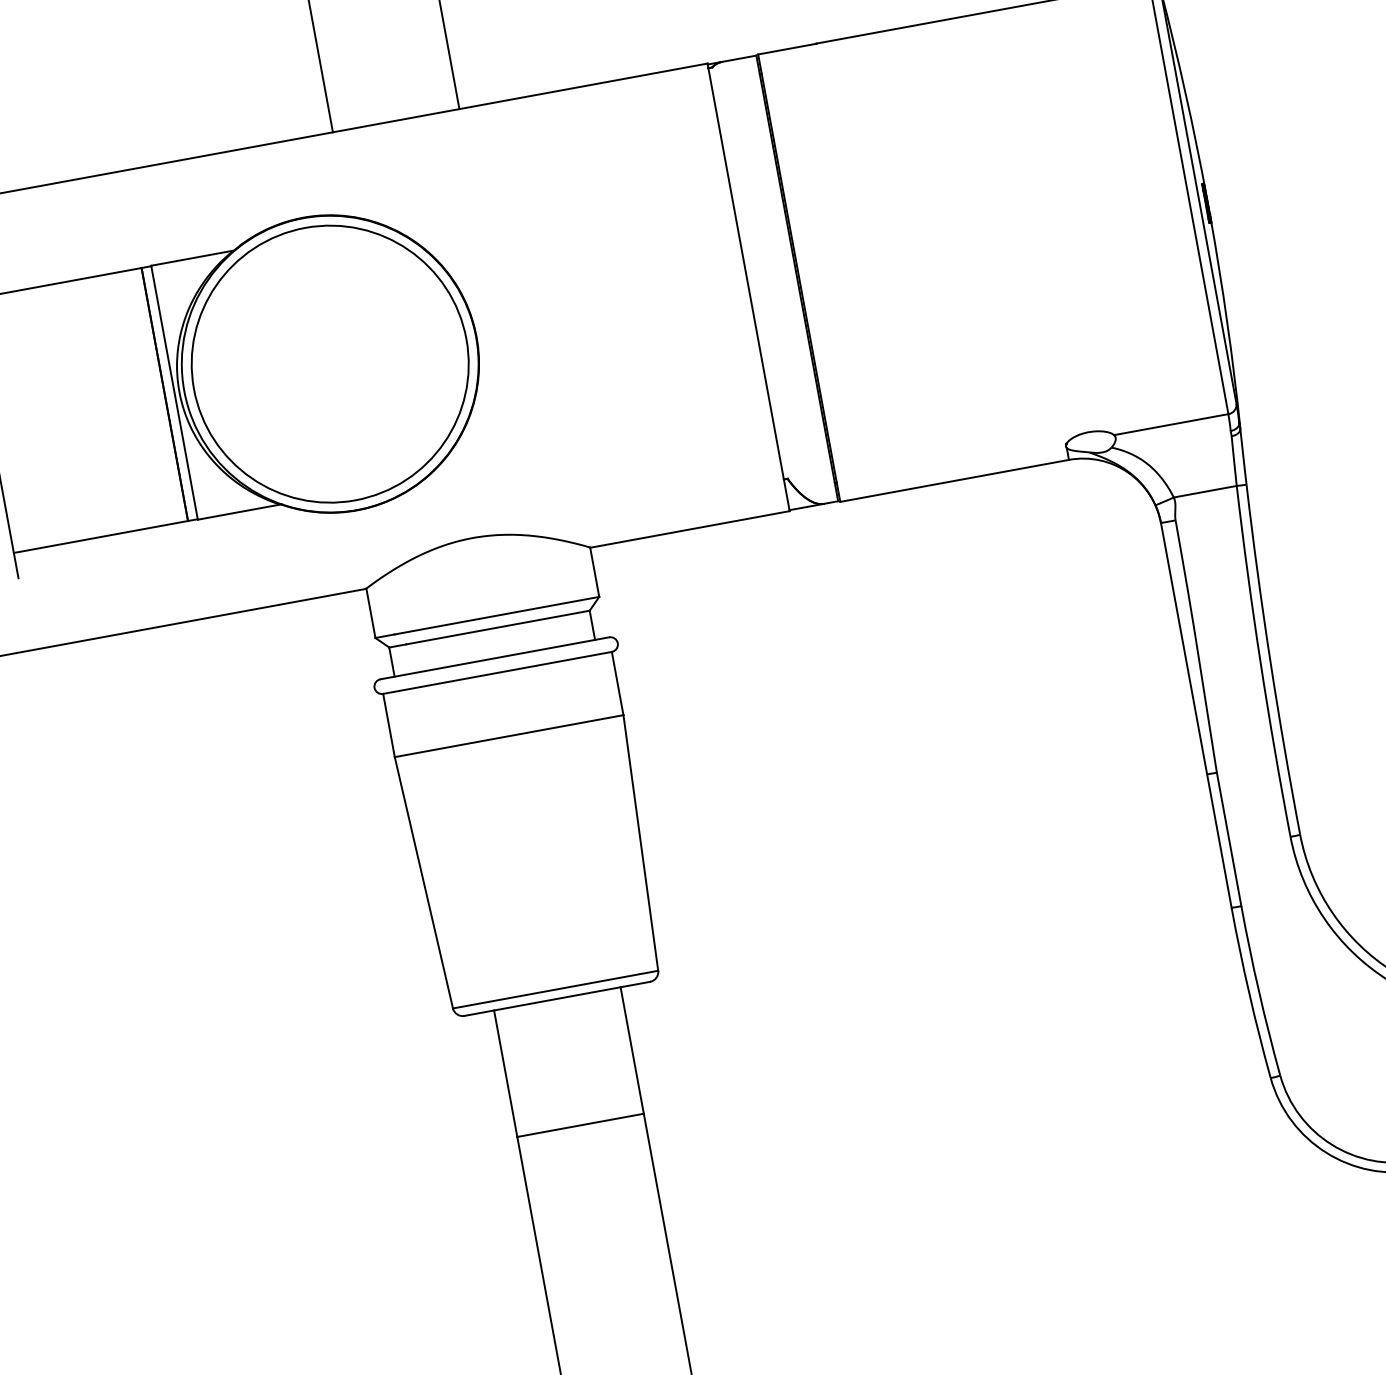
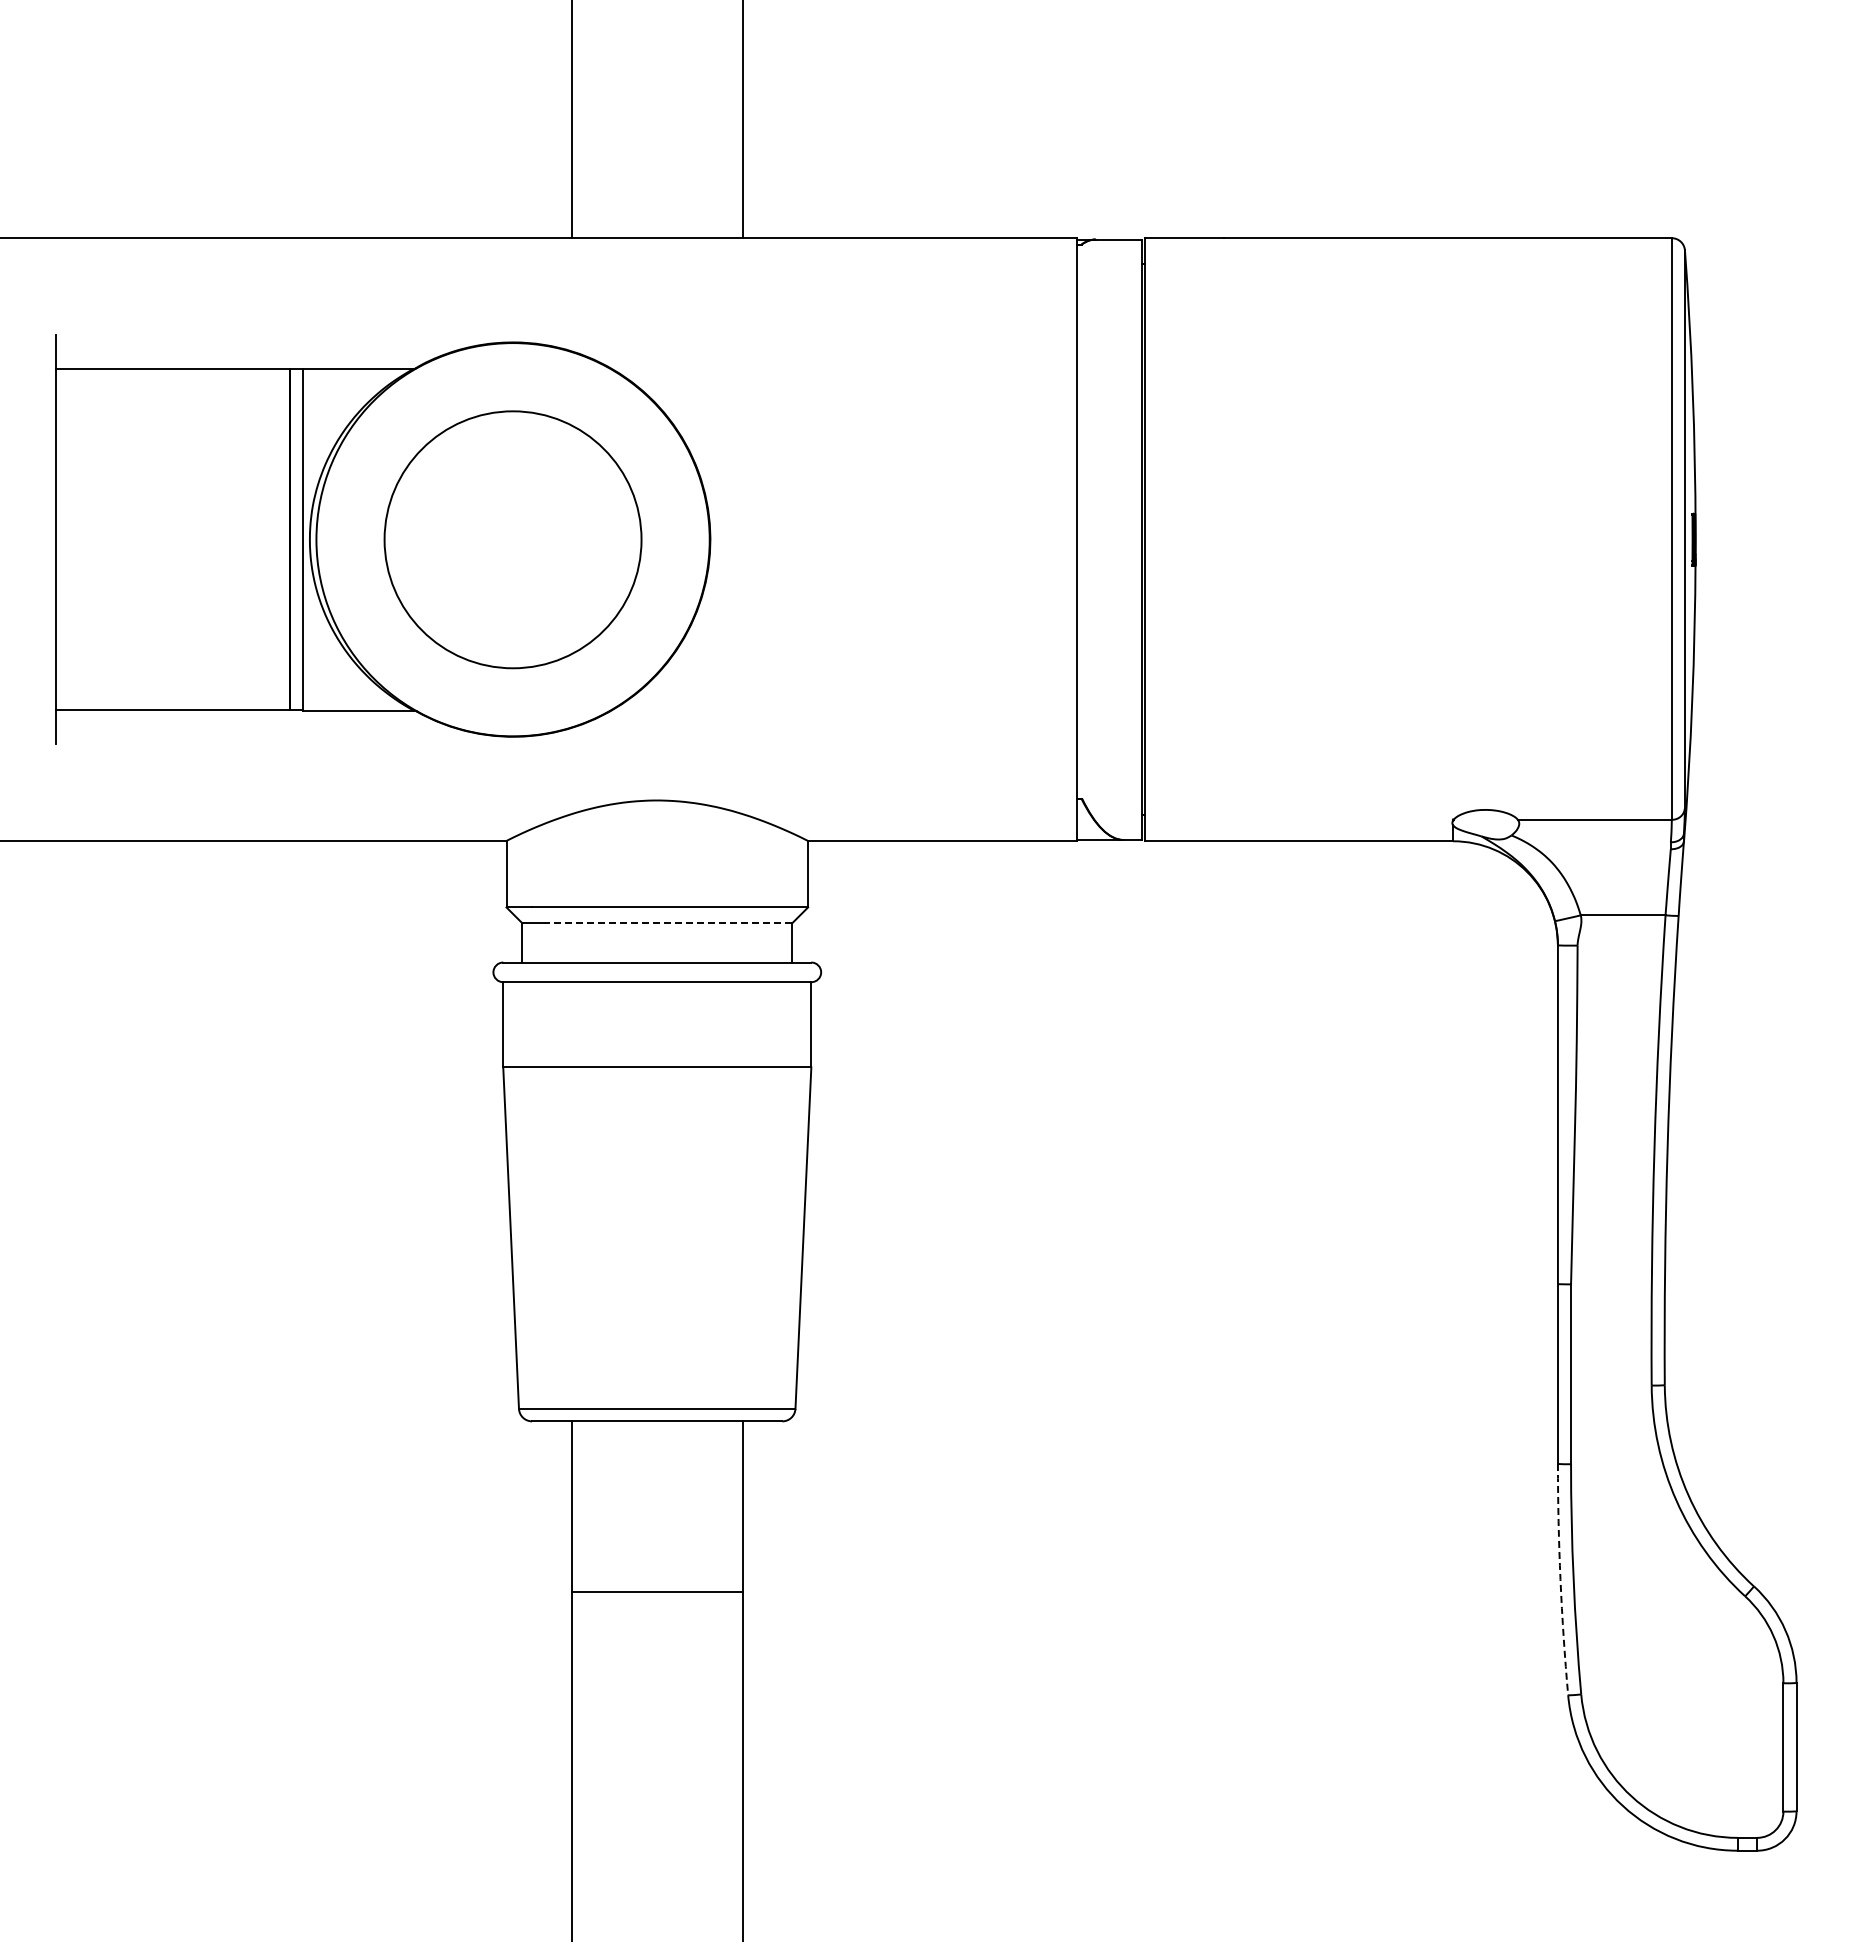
circle: (329, 364) -> (512, 539), size x0.7
line: (497, 627) -> (668, 923), solid -> dashed
arc: (1249, 993) -> (1560, 1579), solid -> dashed

